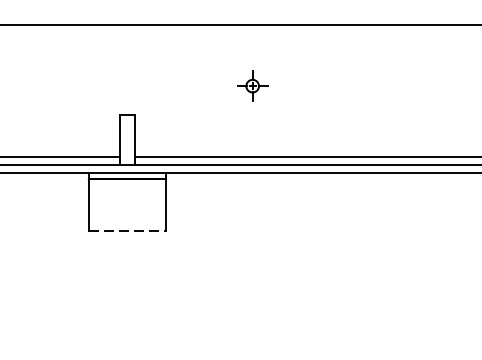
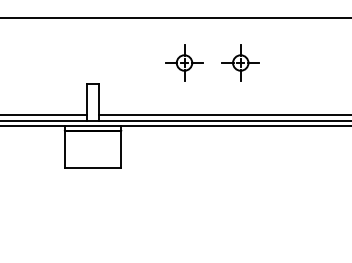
part: (252, 85) -> (184, 62), size x1.67
part: (329, 85) -> (240, 62), added
line: (127, 230) -> (93, 168), dashed -> solid

